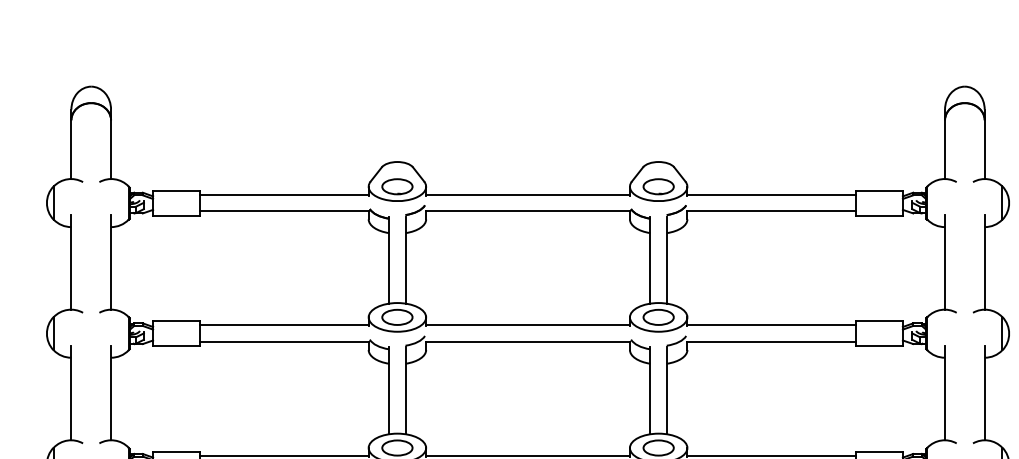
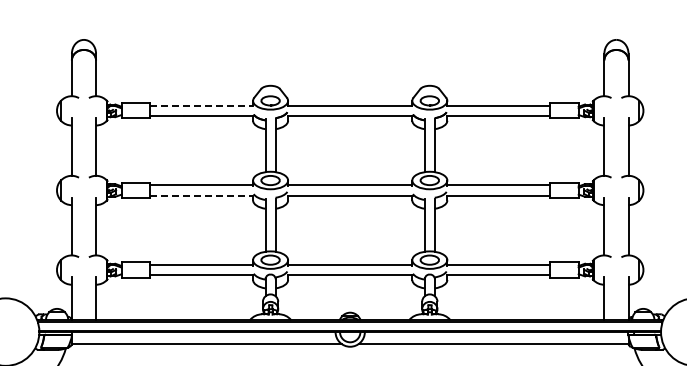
line: (285, 194) -> (202, 105), solid -> dashed
line: (285, 341) -> (202, 195), solid -> dashed

